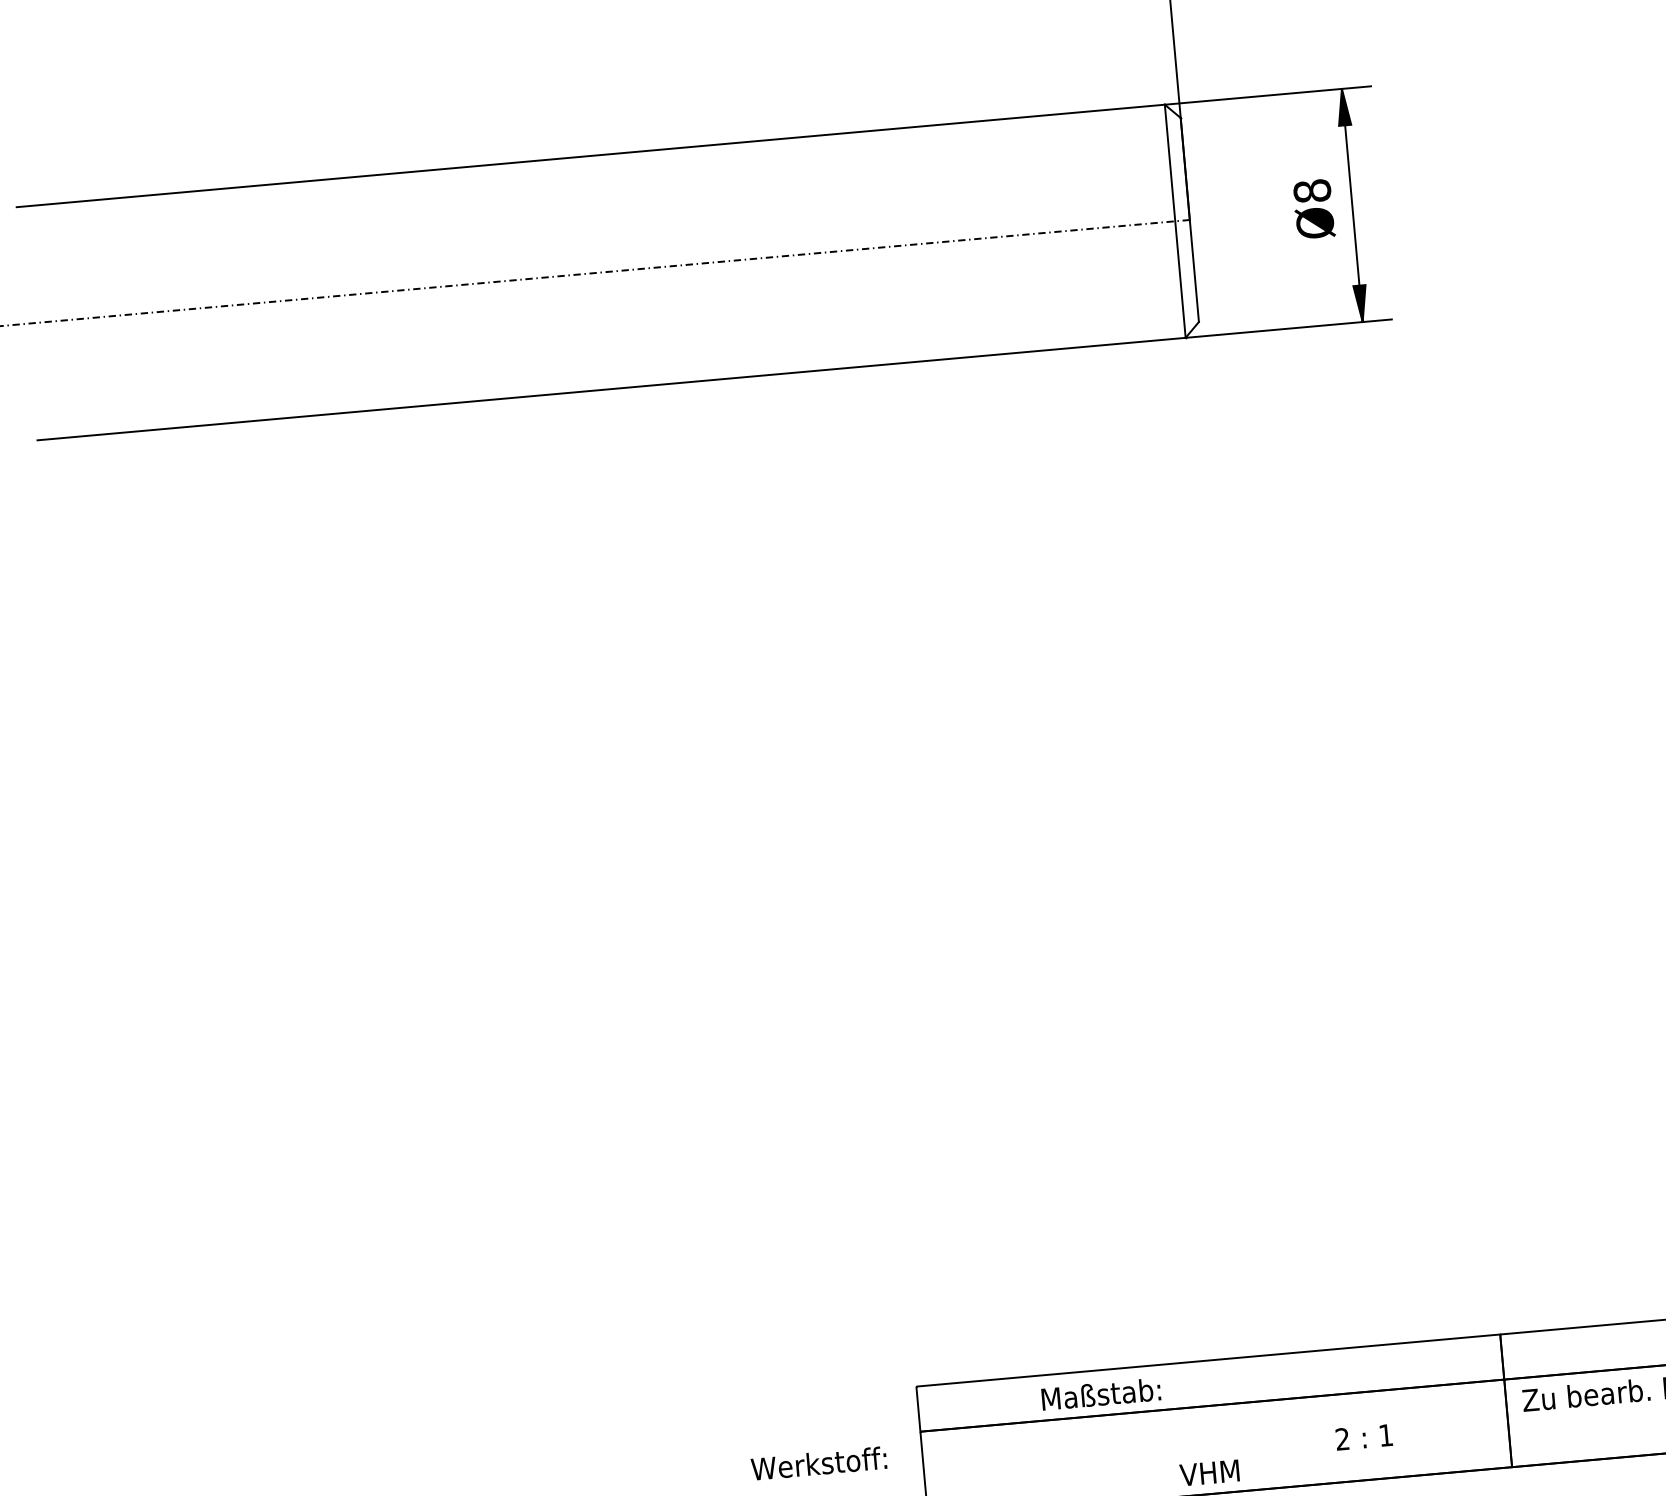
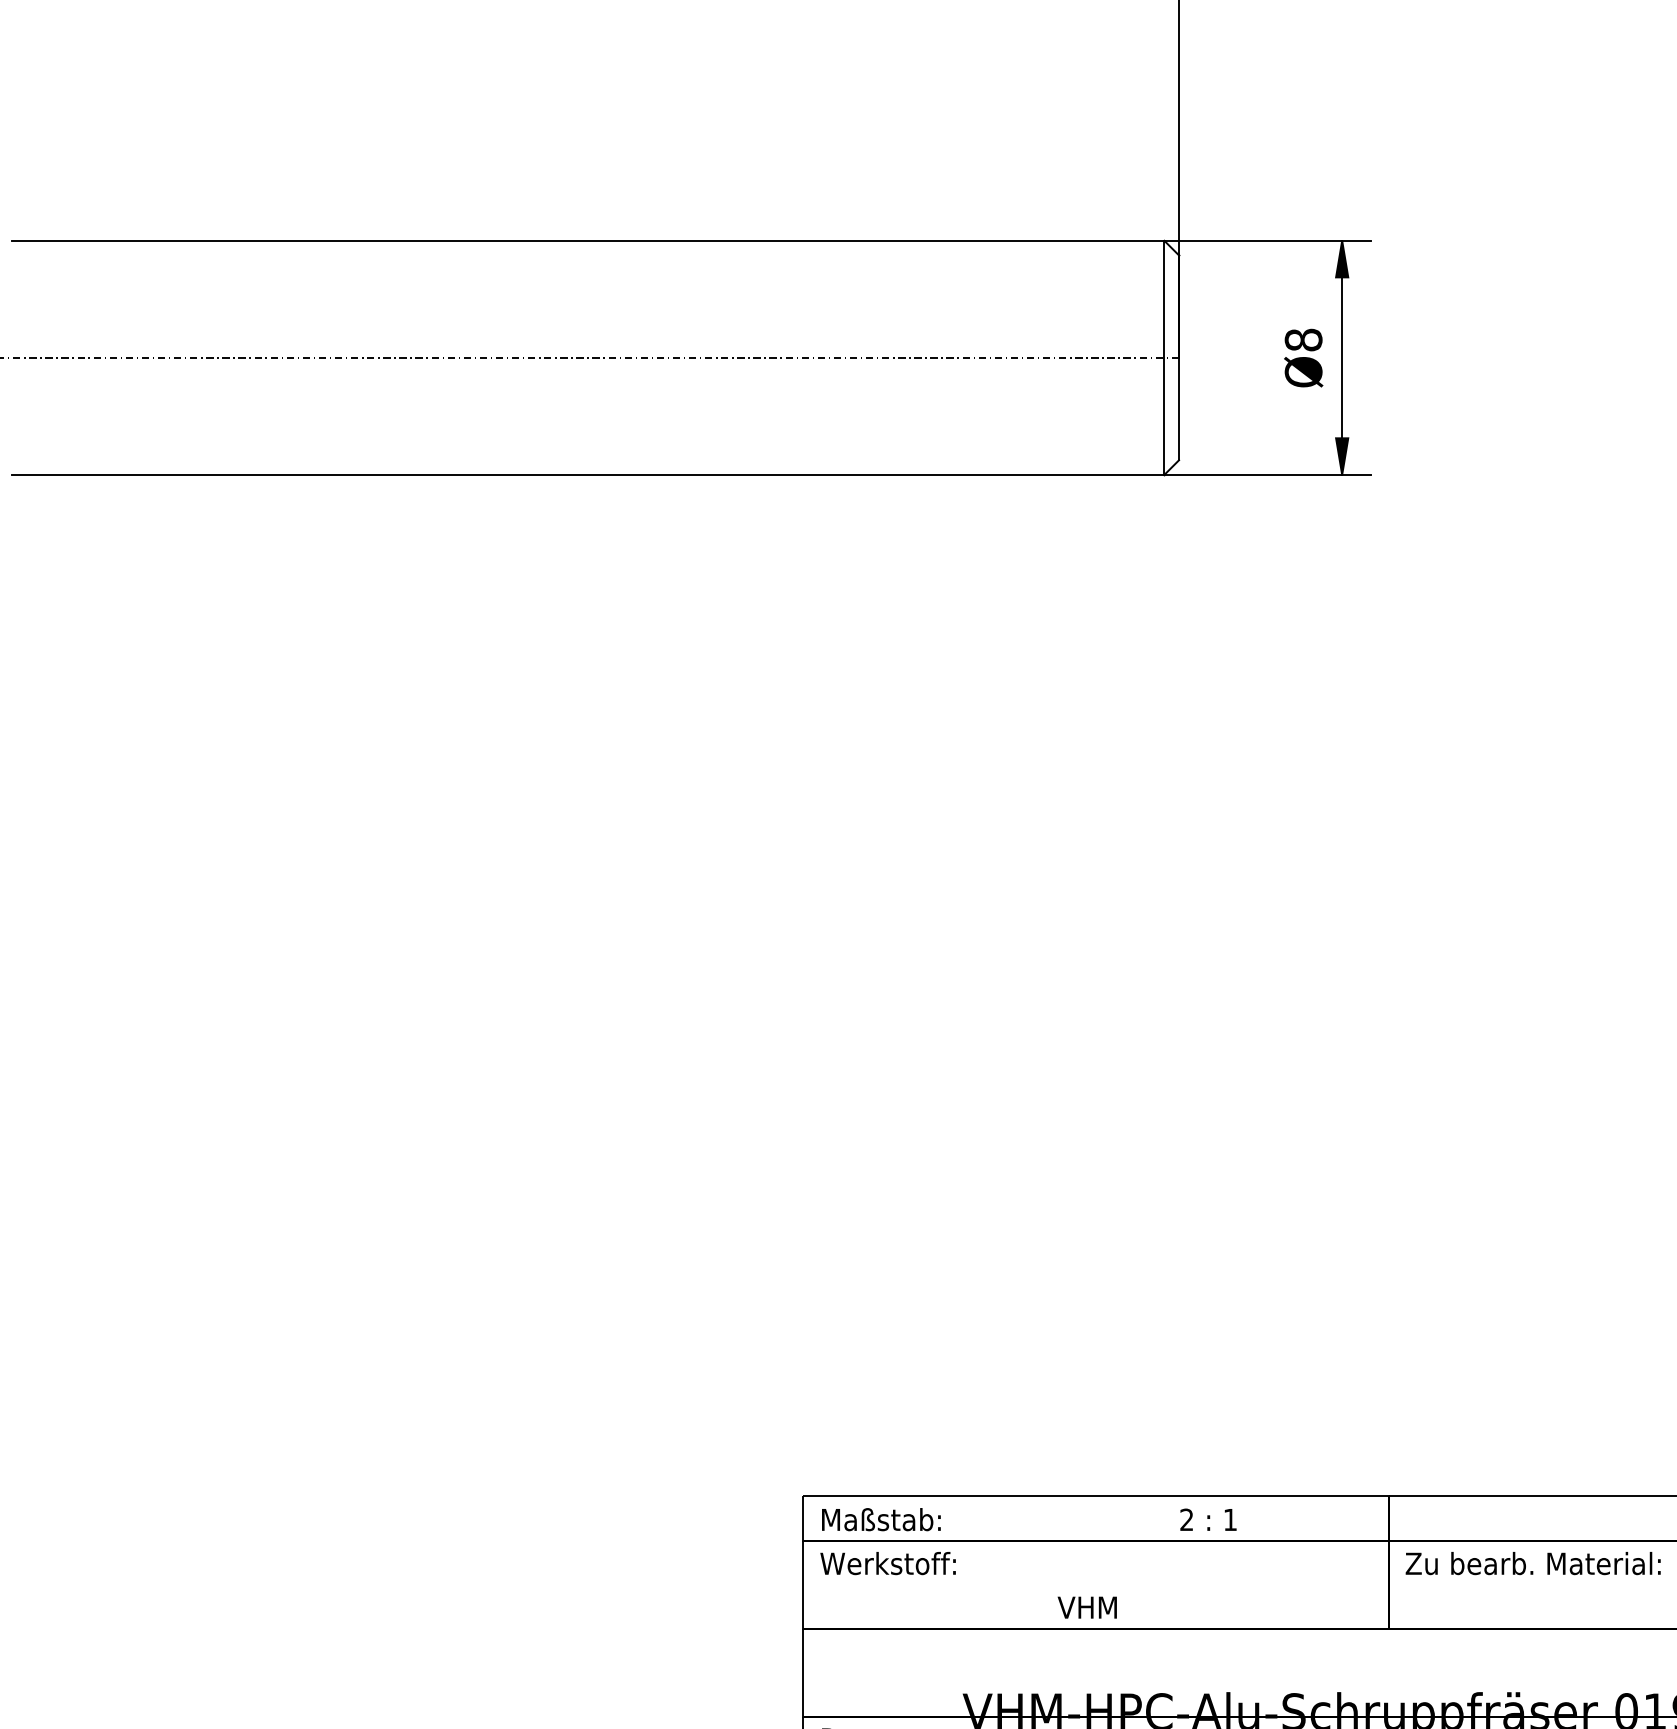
text: (1101, 1394) -> (881, 1519), moved
text: (1364, 1436) -> (1208, 1519), moved
text: (818, 1463) -> (887, 1563), moved

